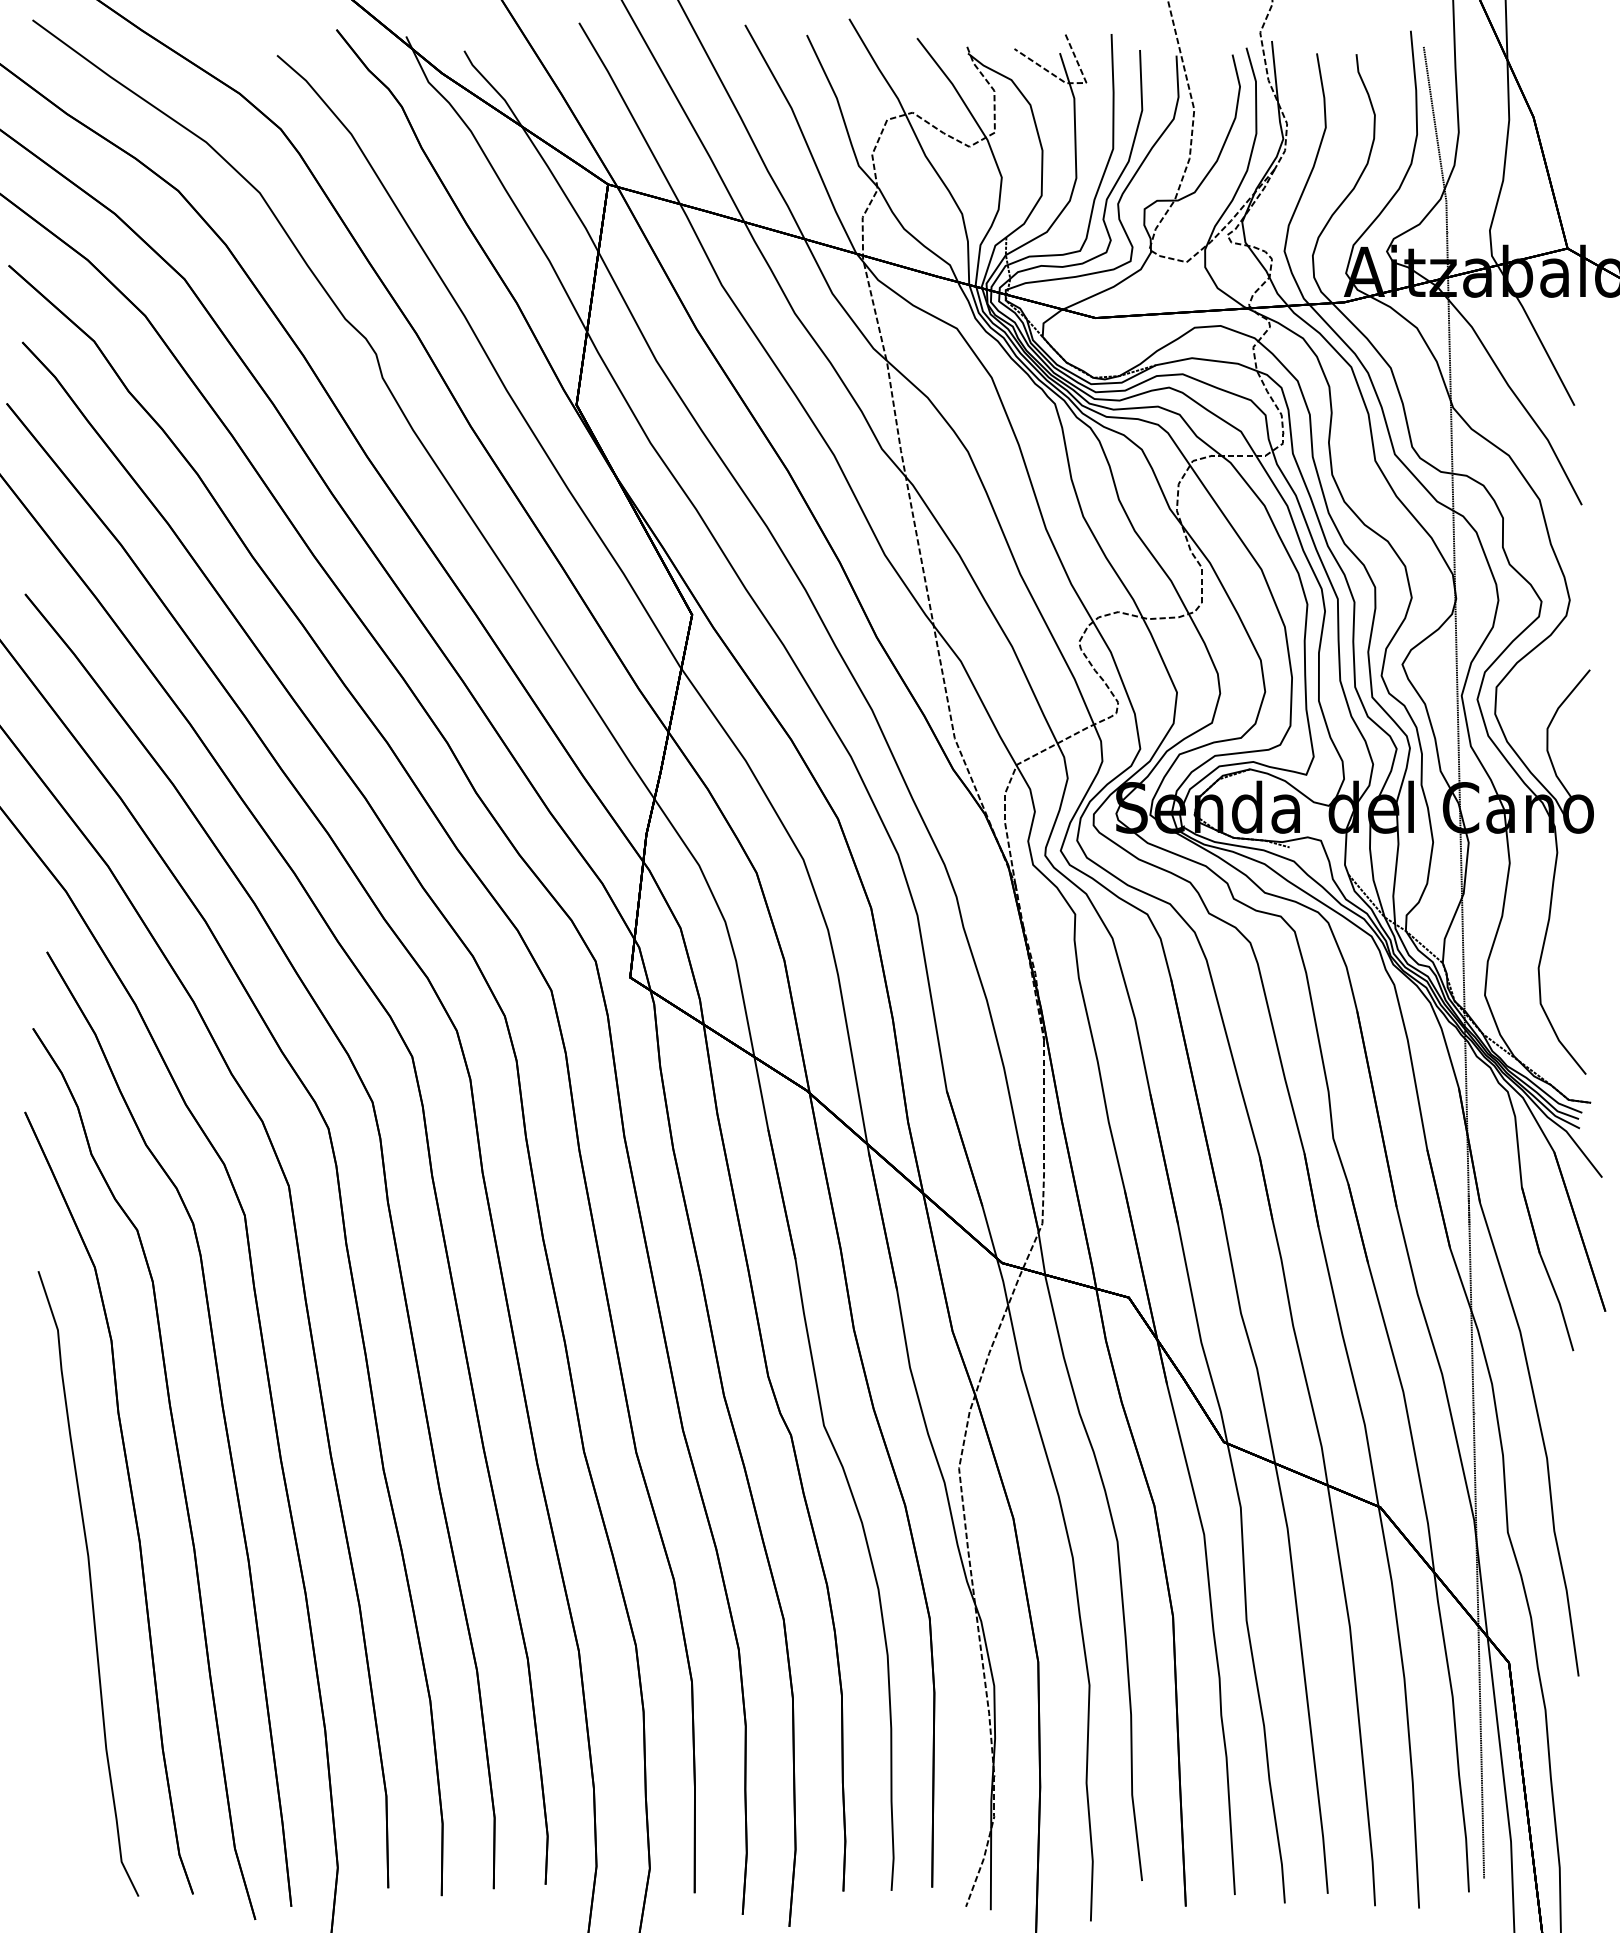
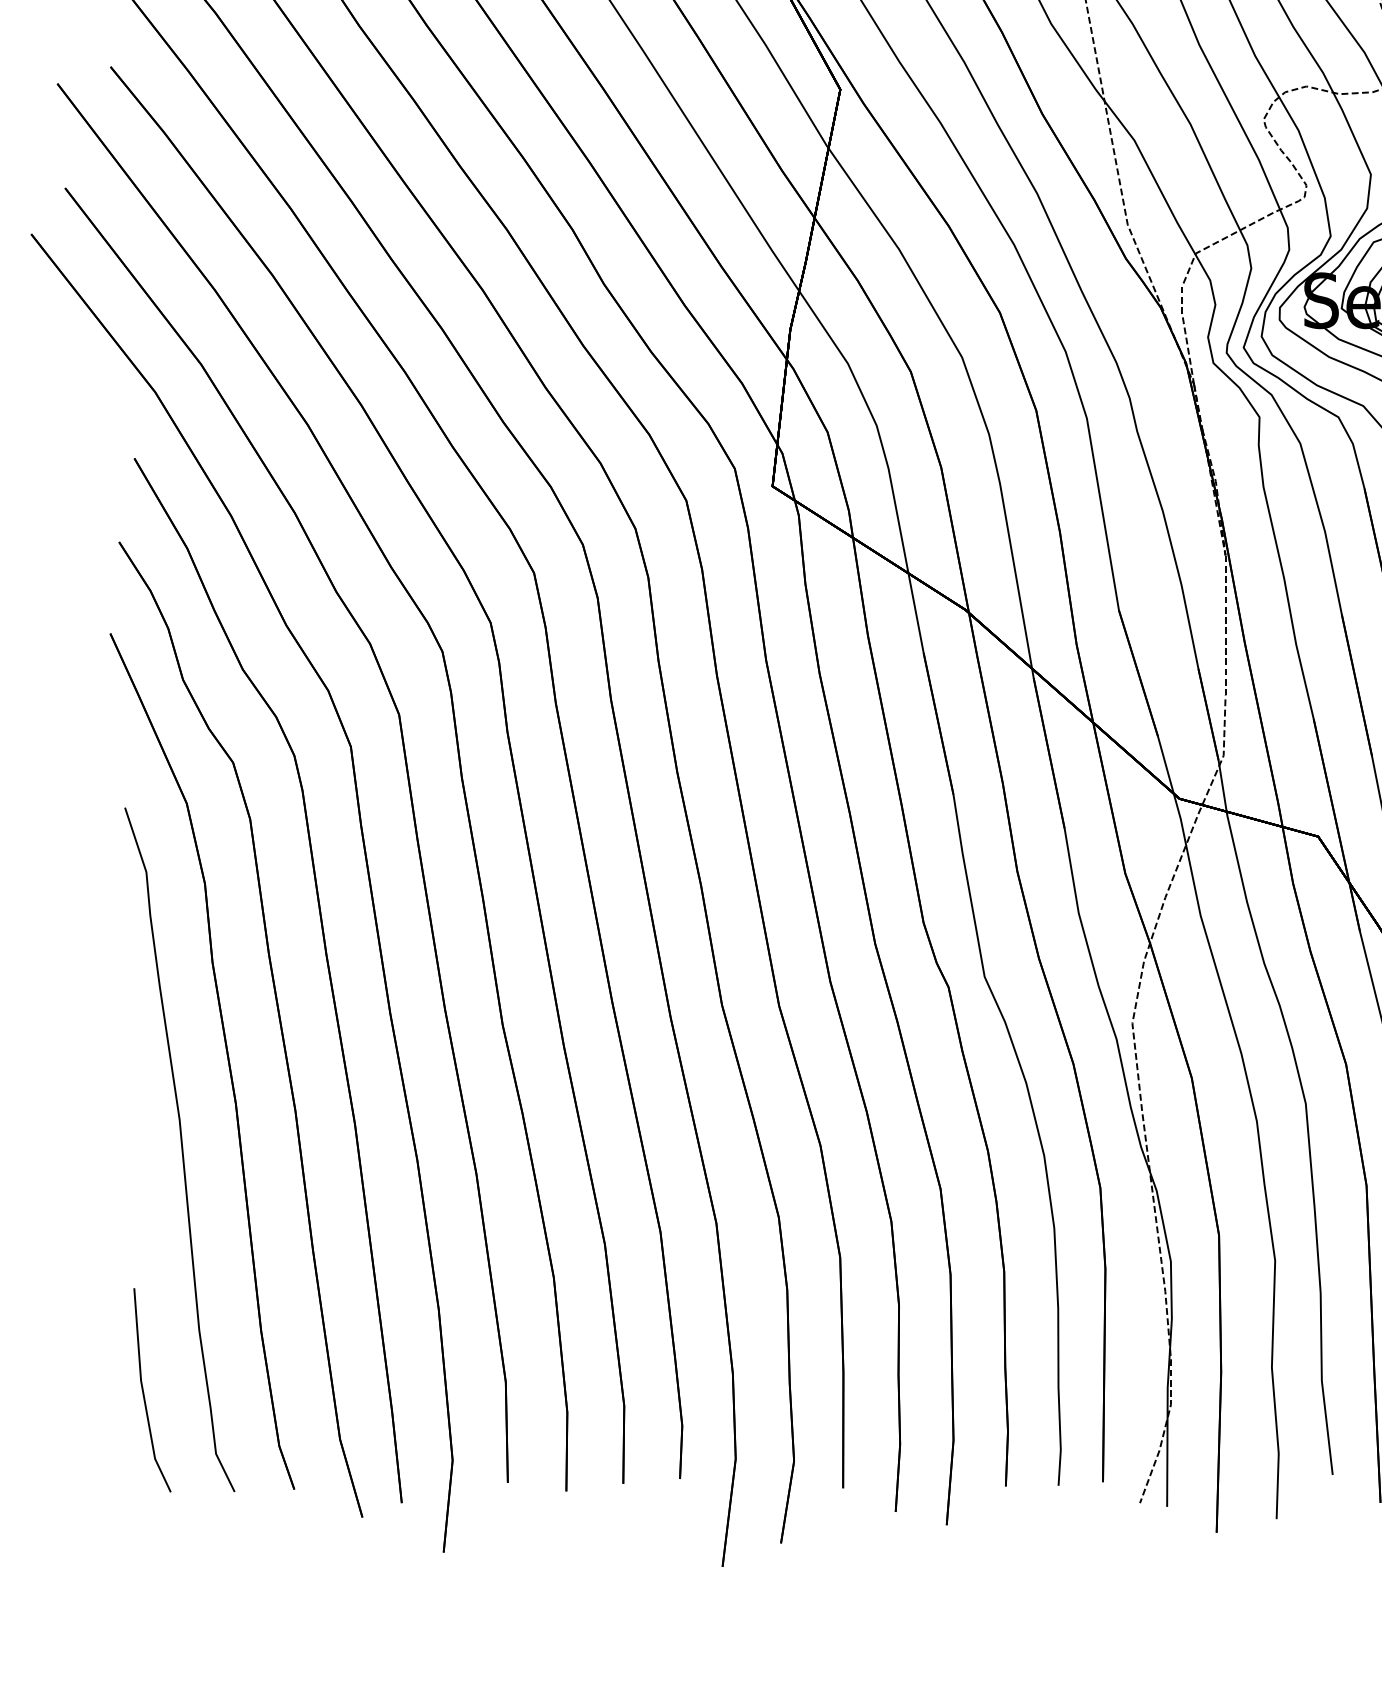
line: (56, 1806) -> (144, 1393), added

